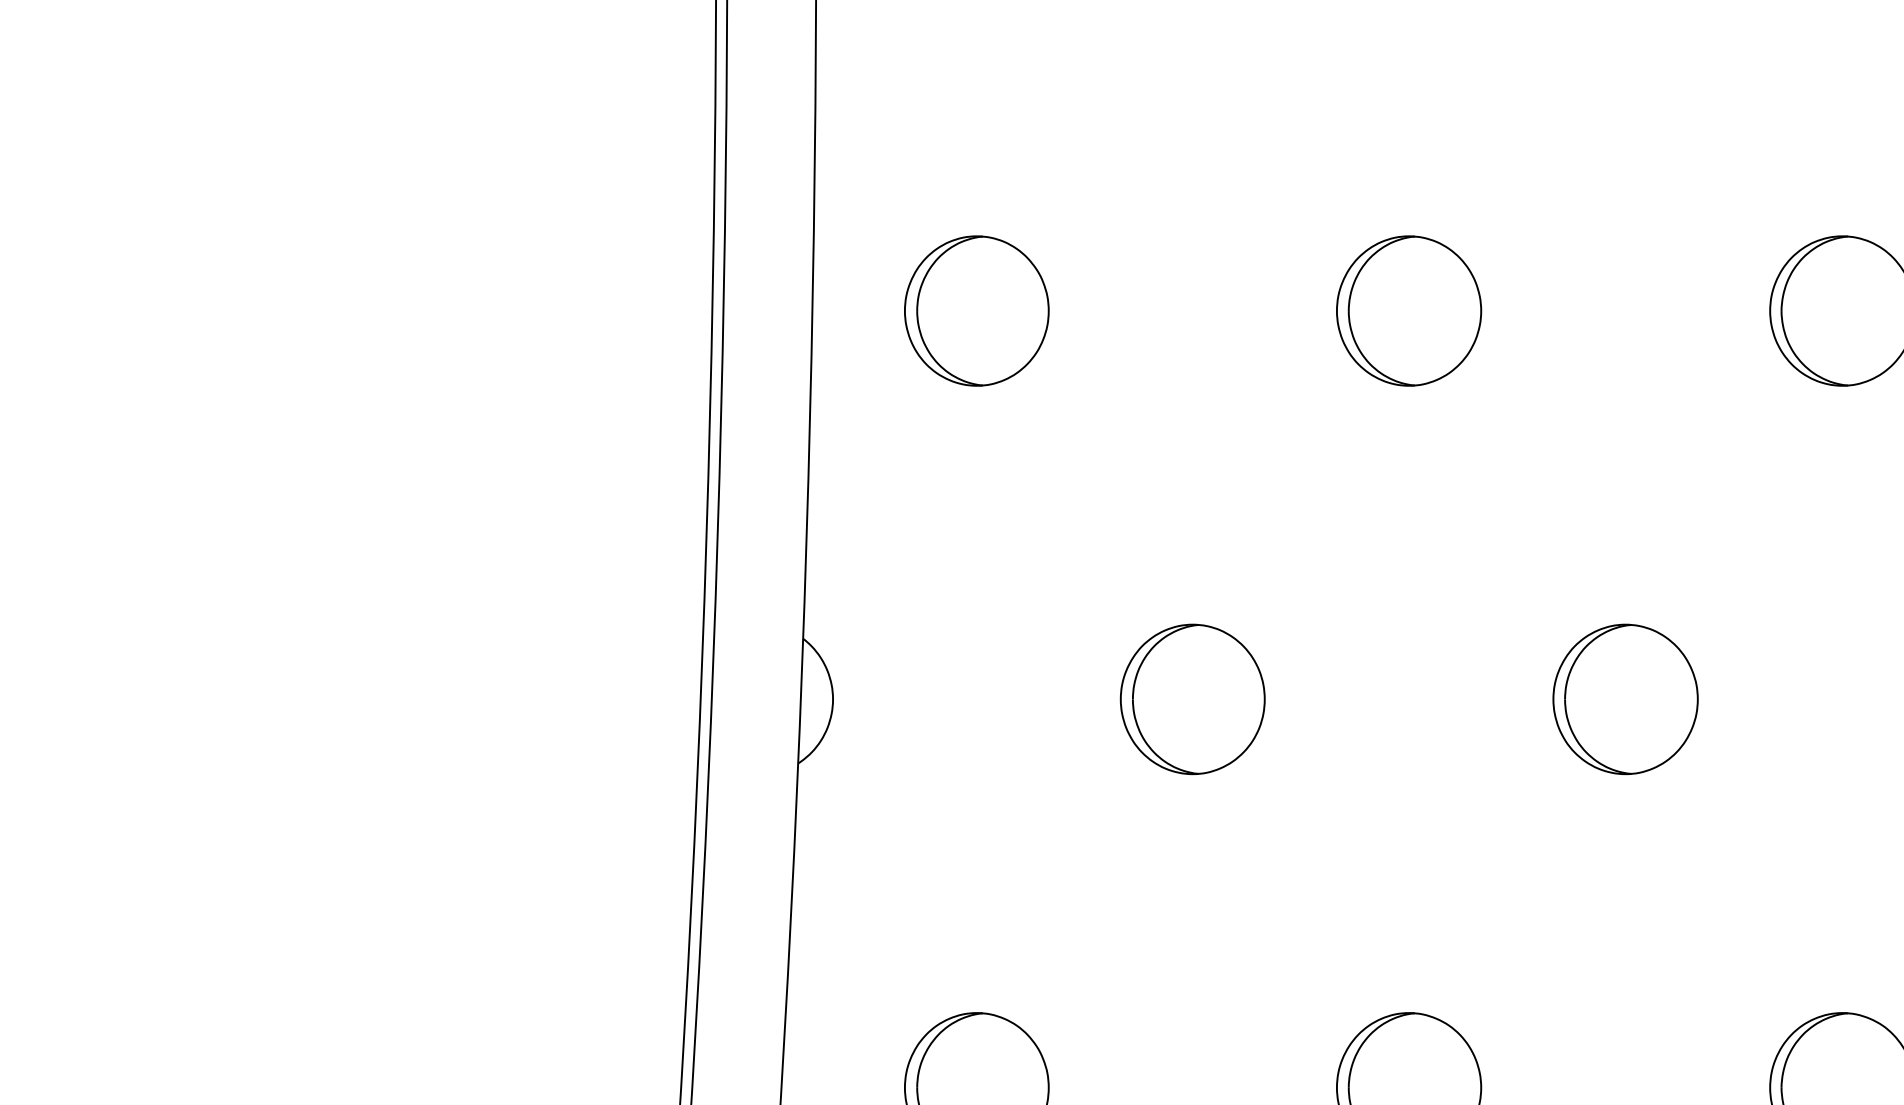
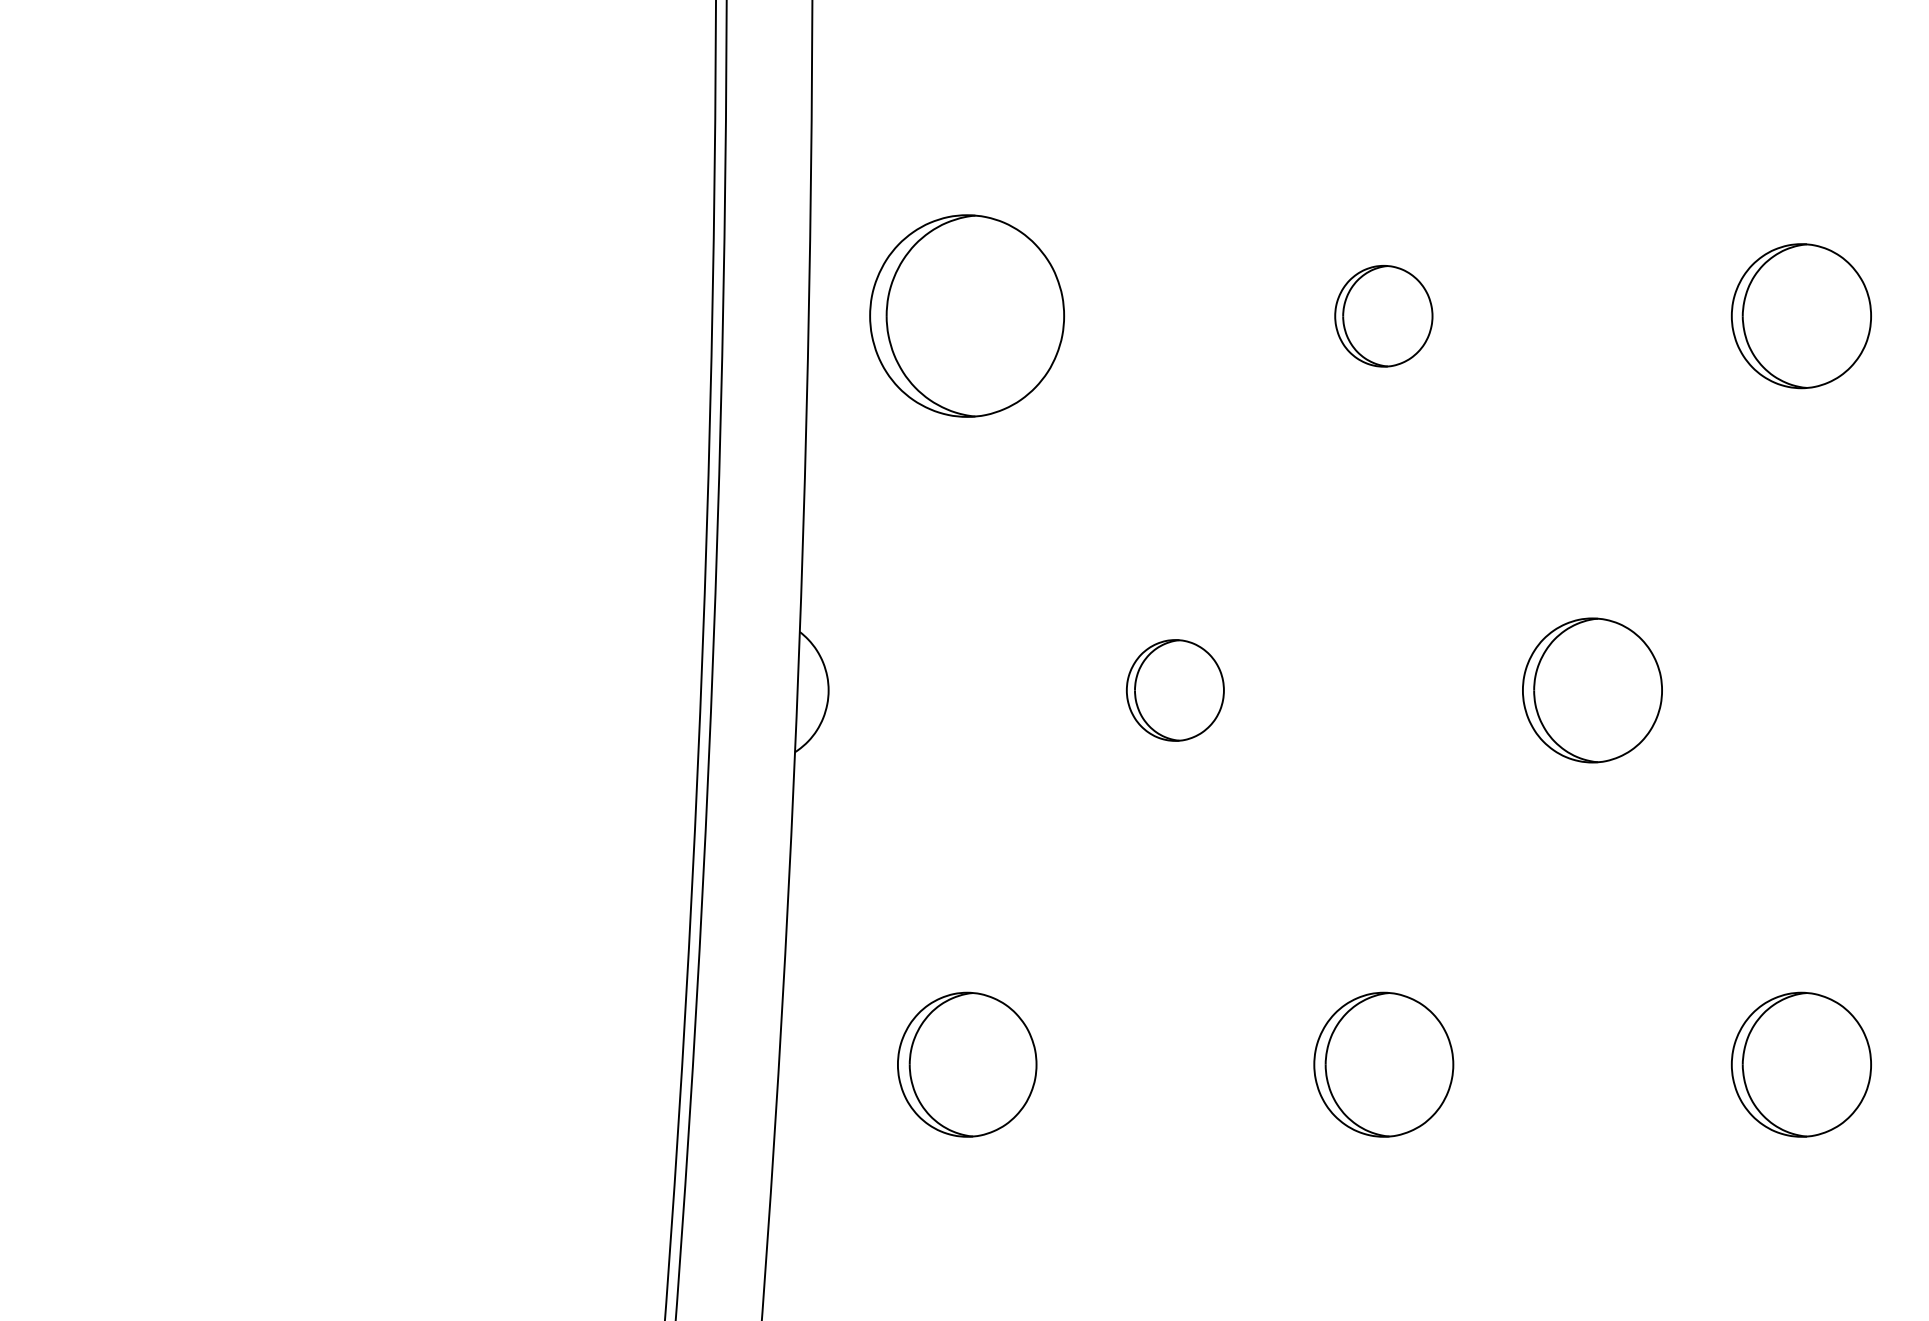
part: (977, 311) -> (967, 316), size x1.4
part: (1408, 311) -> (1383, 316), size x0.7
part: (1192, 699) -> (1175, 690), size x0.7

